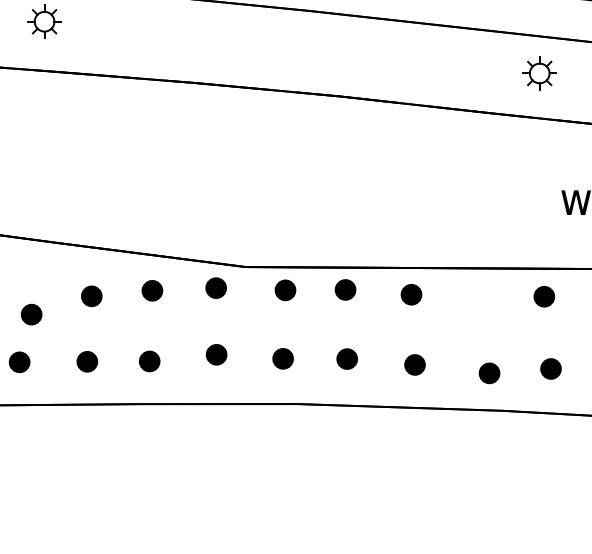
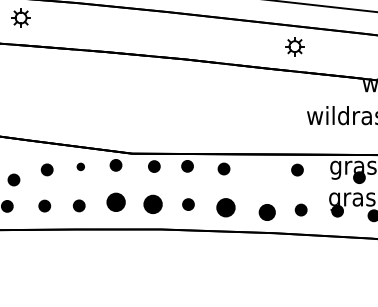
part: (151, 290) -> (80, 166), size x0.6
part: (217, 353) -> (116, 201), size x1.6
part: (282, 358) -> (152, 204), size x1.6
part: (414, 364) -> (225, 207), size x1.6
part: (488, 373) -> (266, 212), size x1.4

